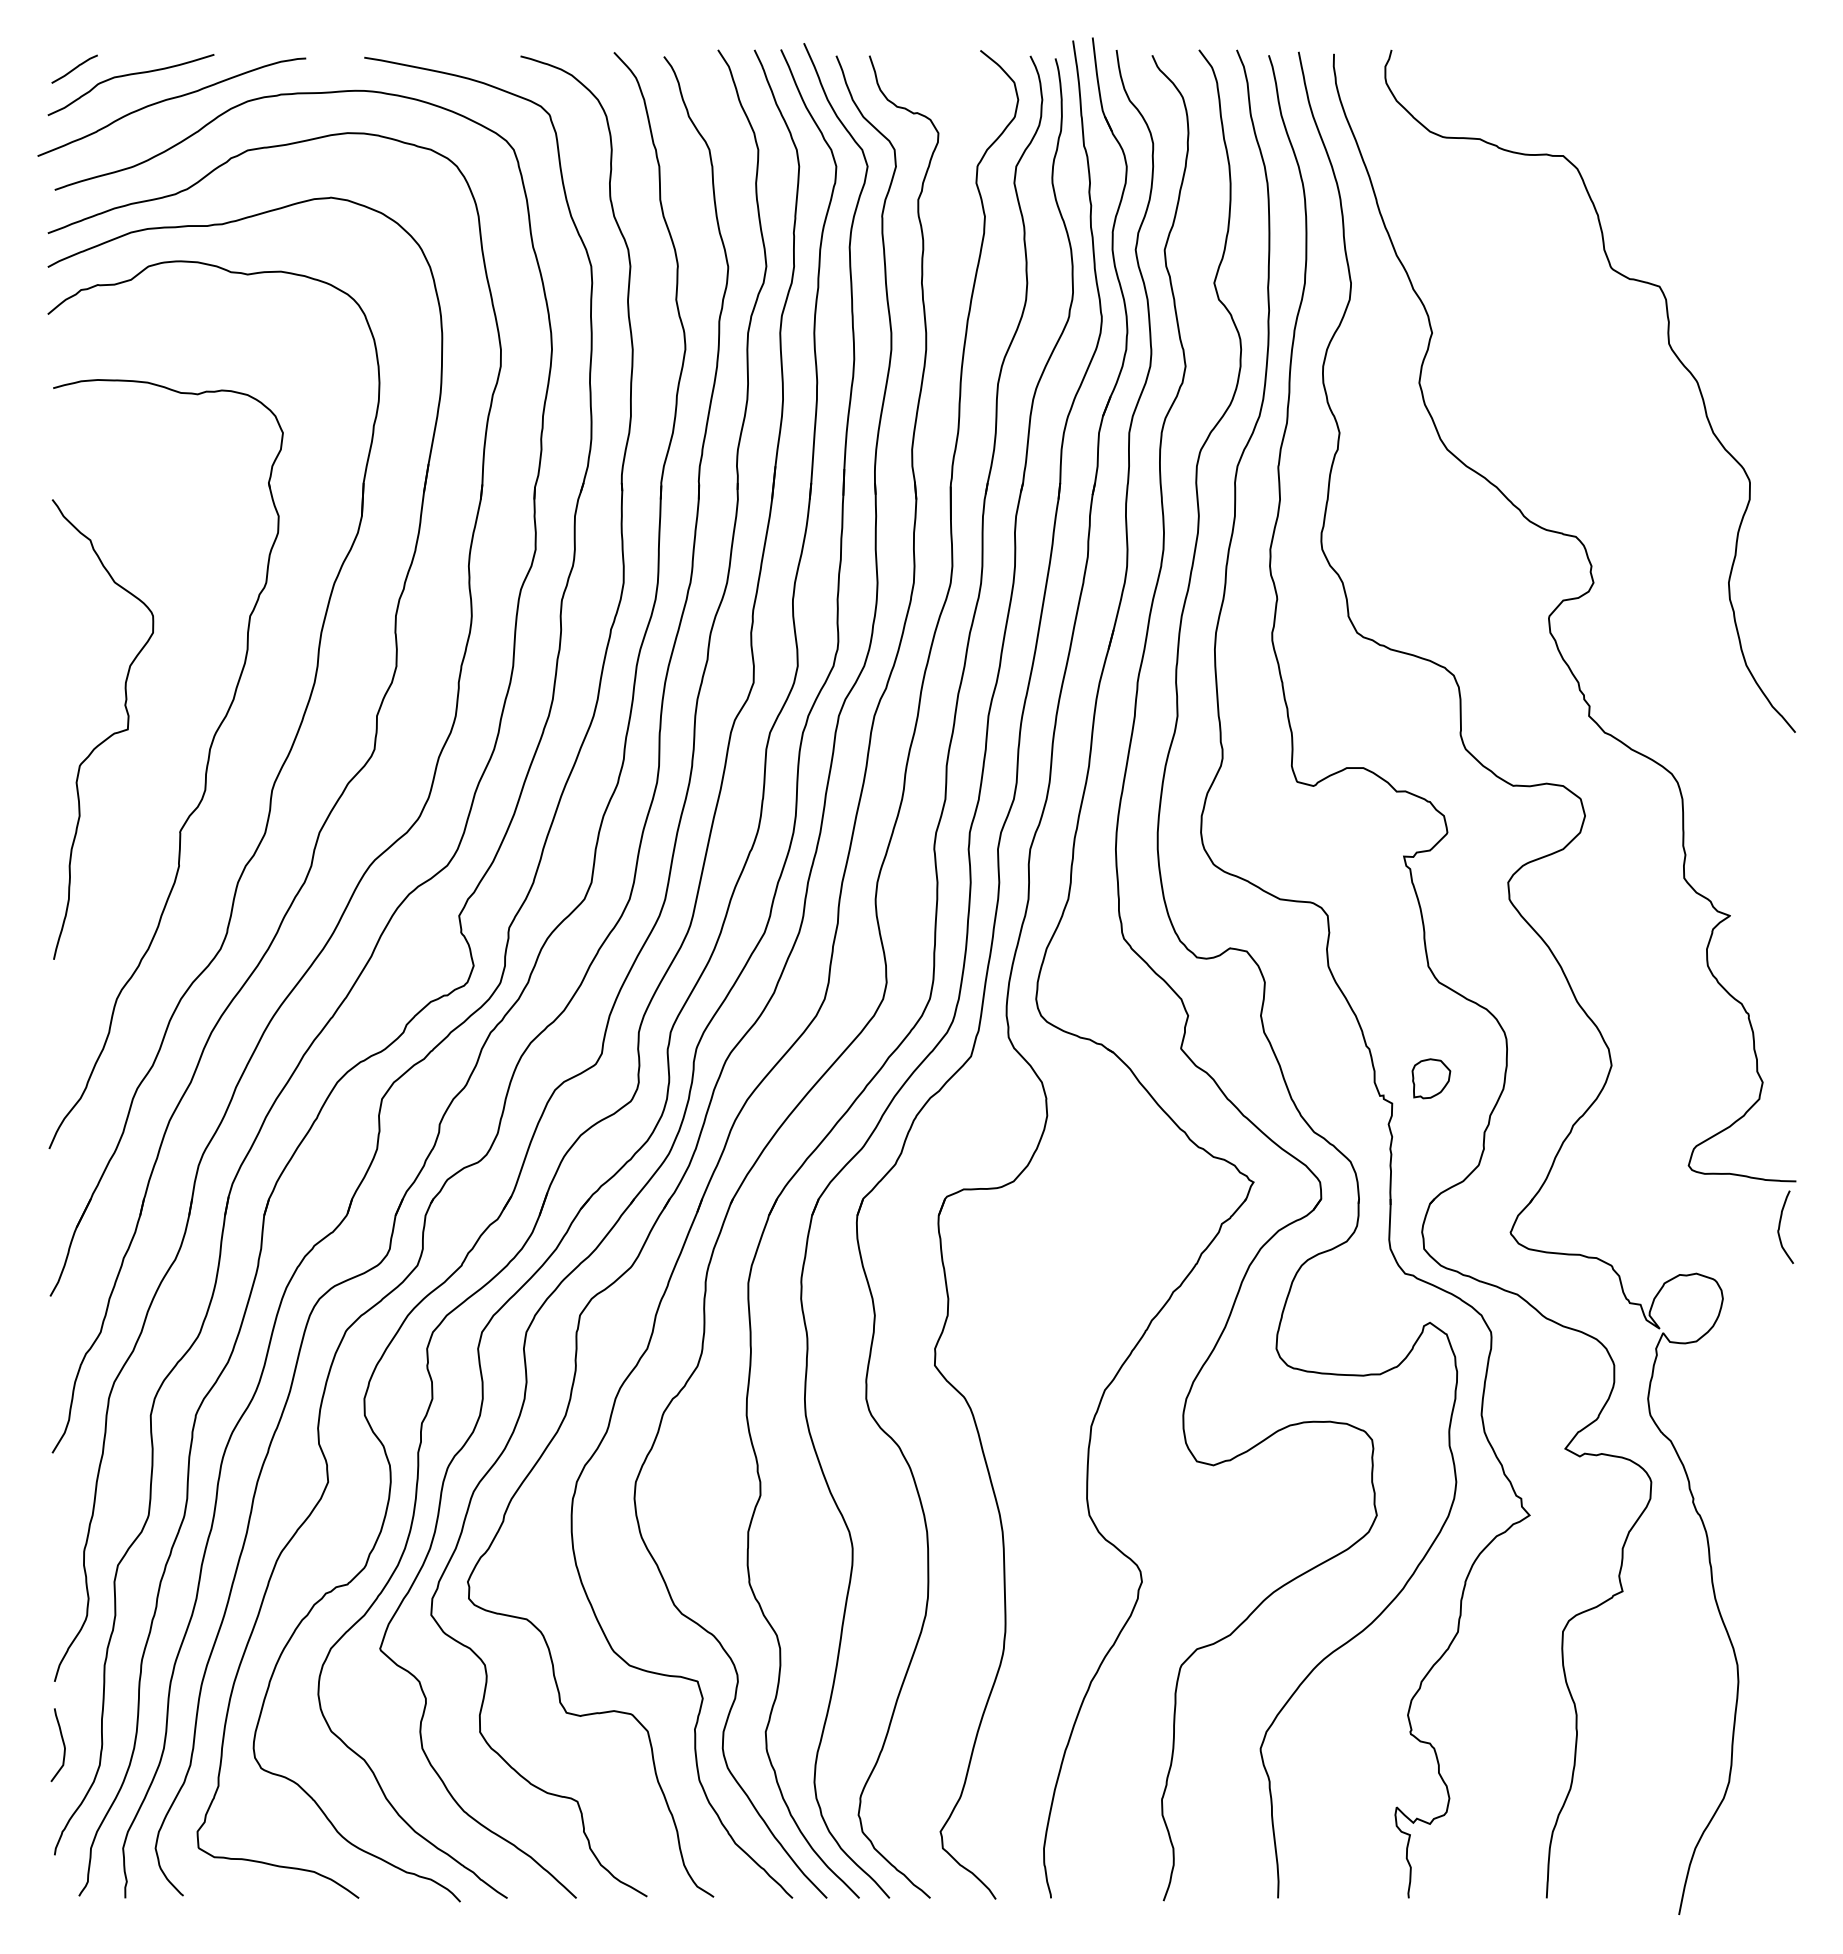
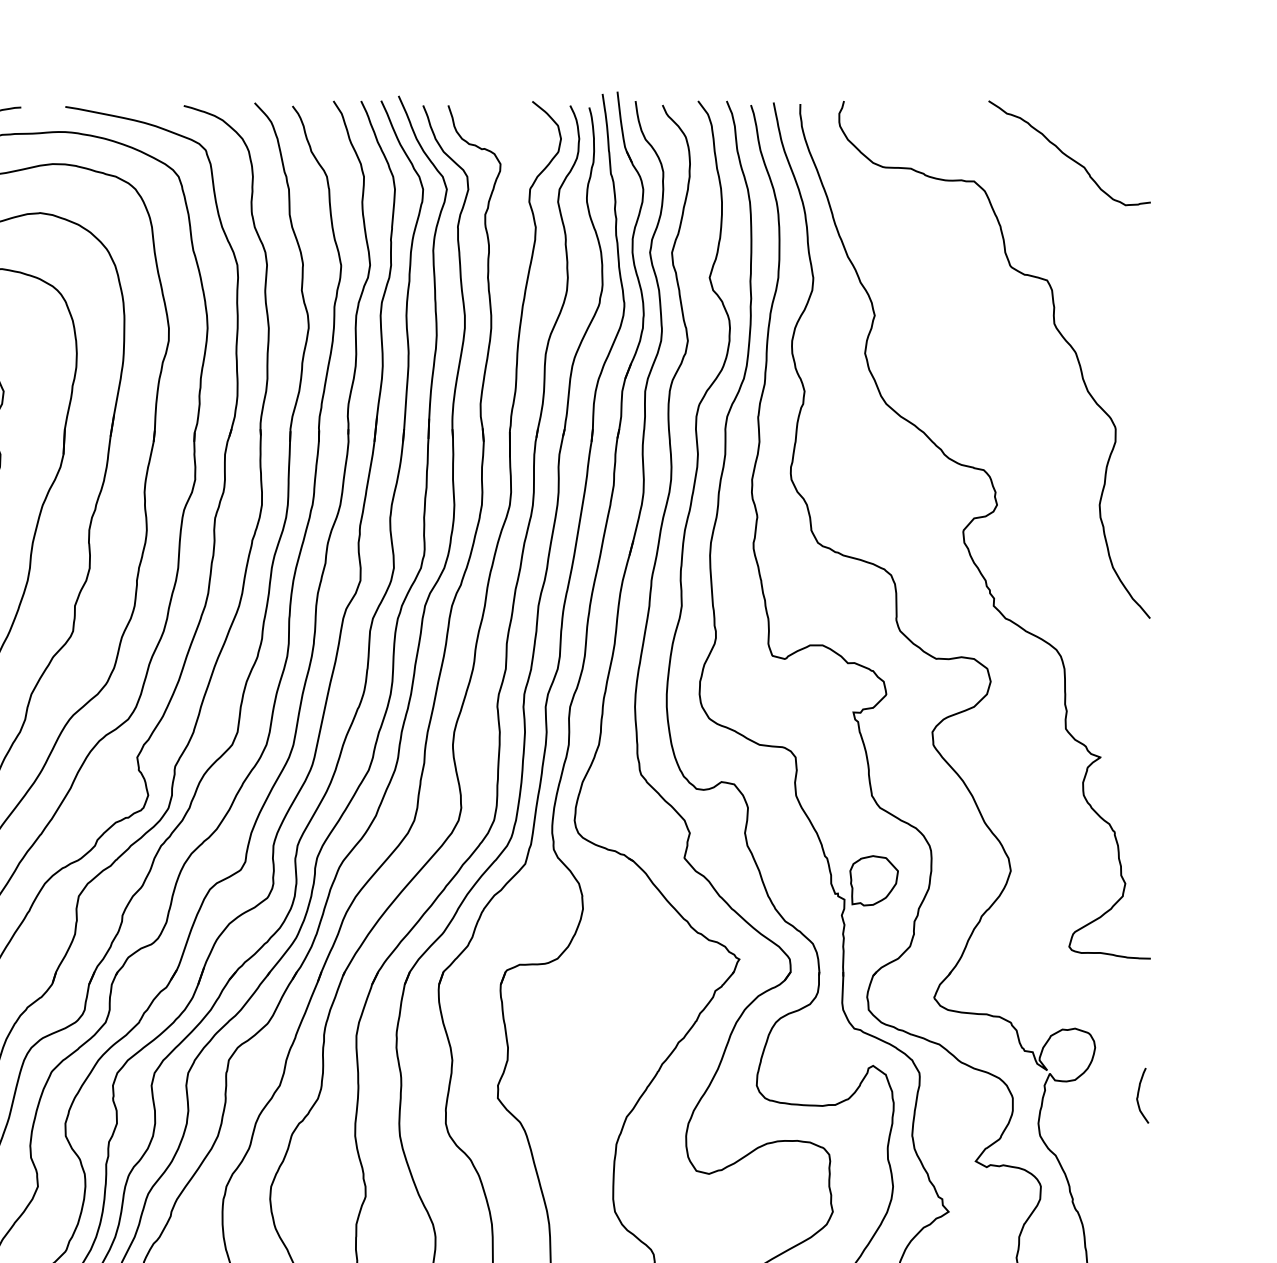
curve: (1686, 121) -> (1067, 155), added
part: (1431, 1078) -> (874, 880), size x1.67
curve: (1780, 1226) -> (1138, 1095), moved

